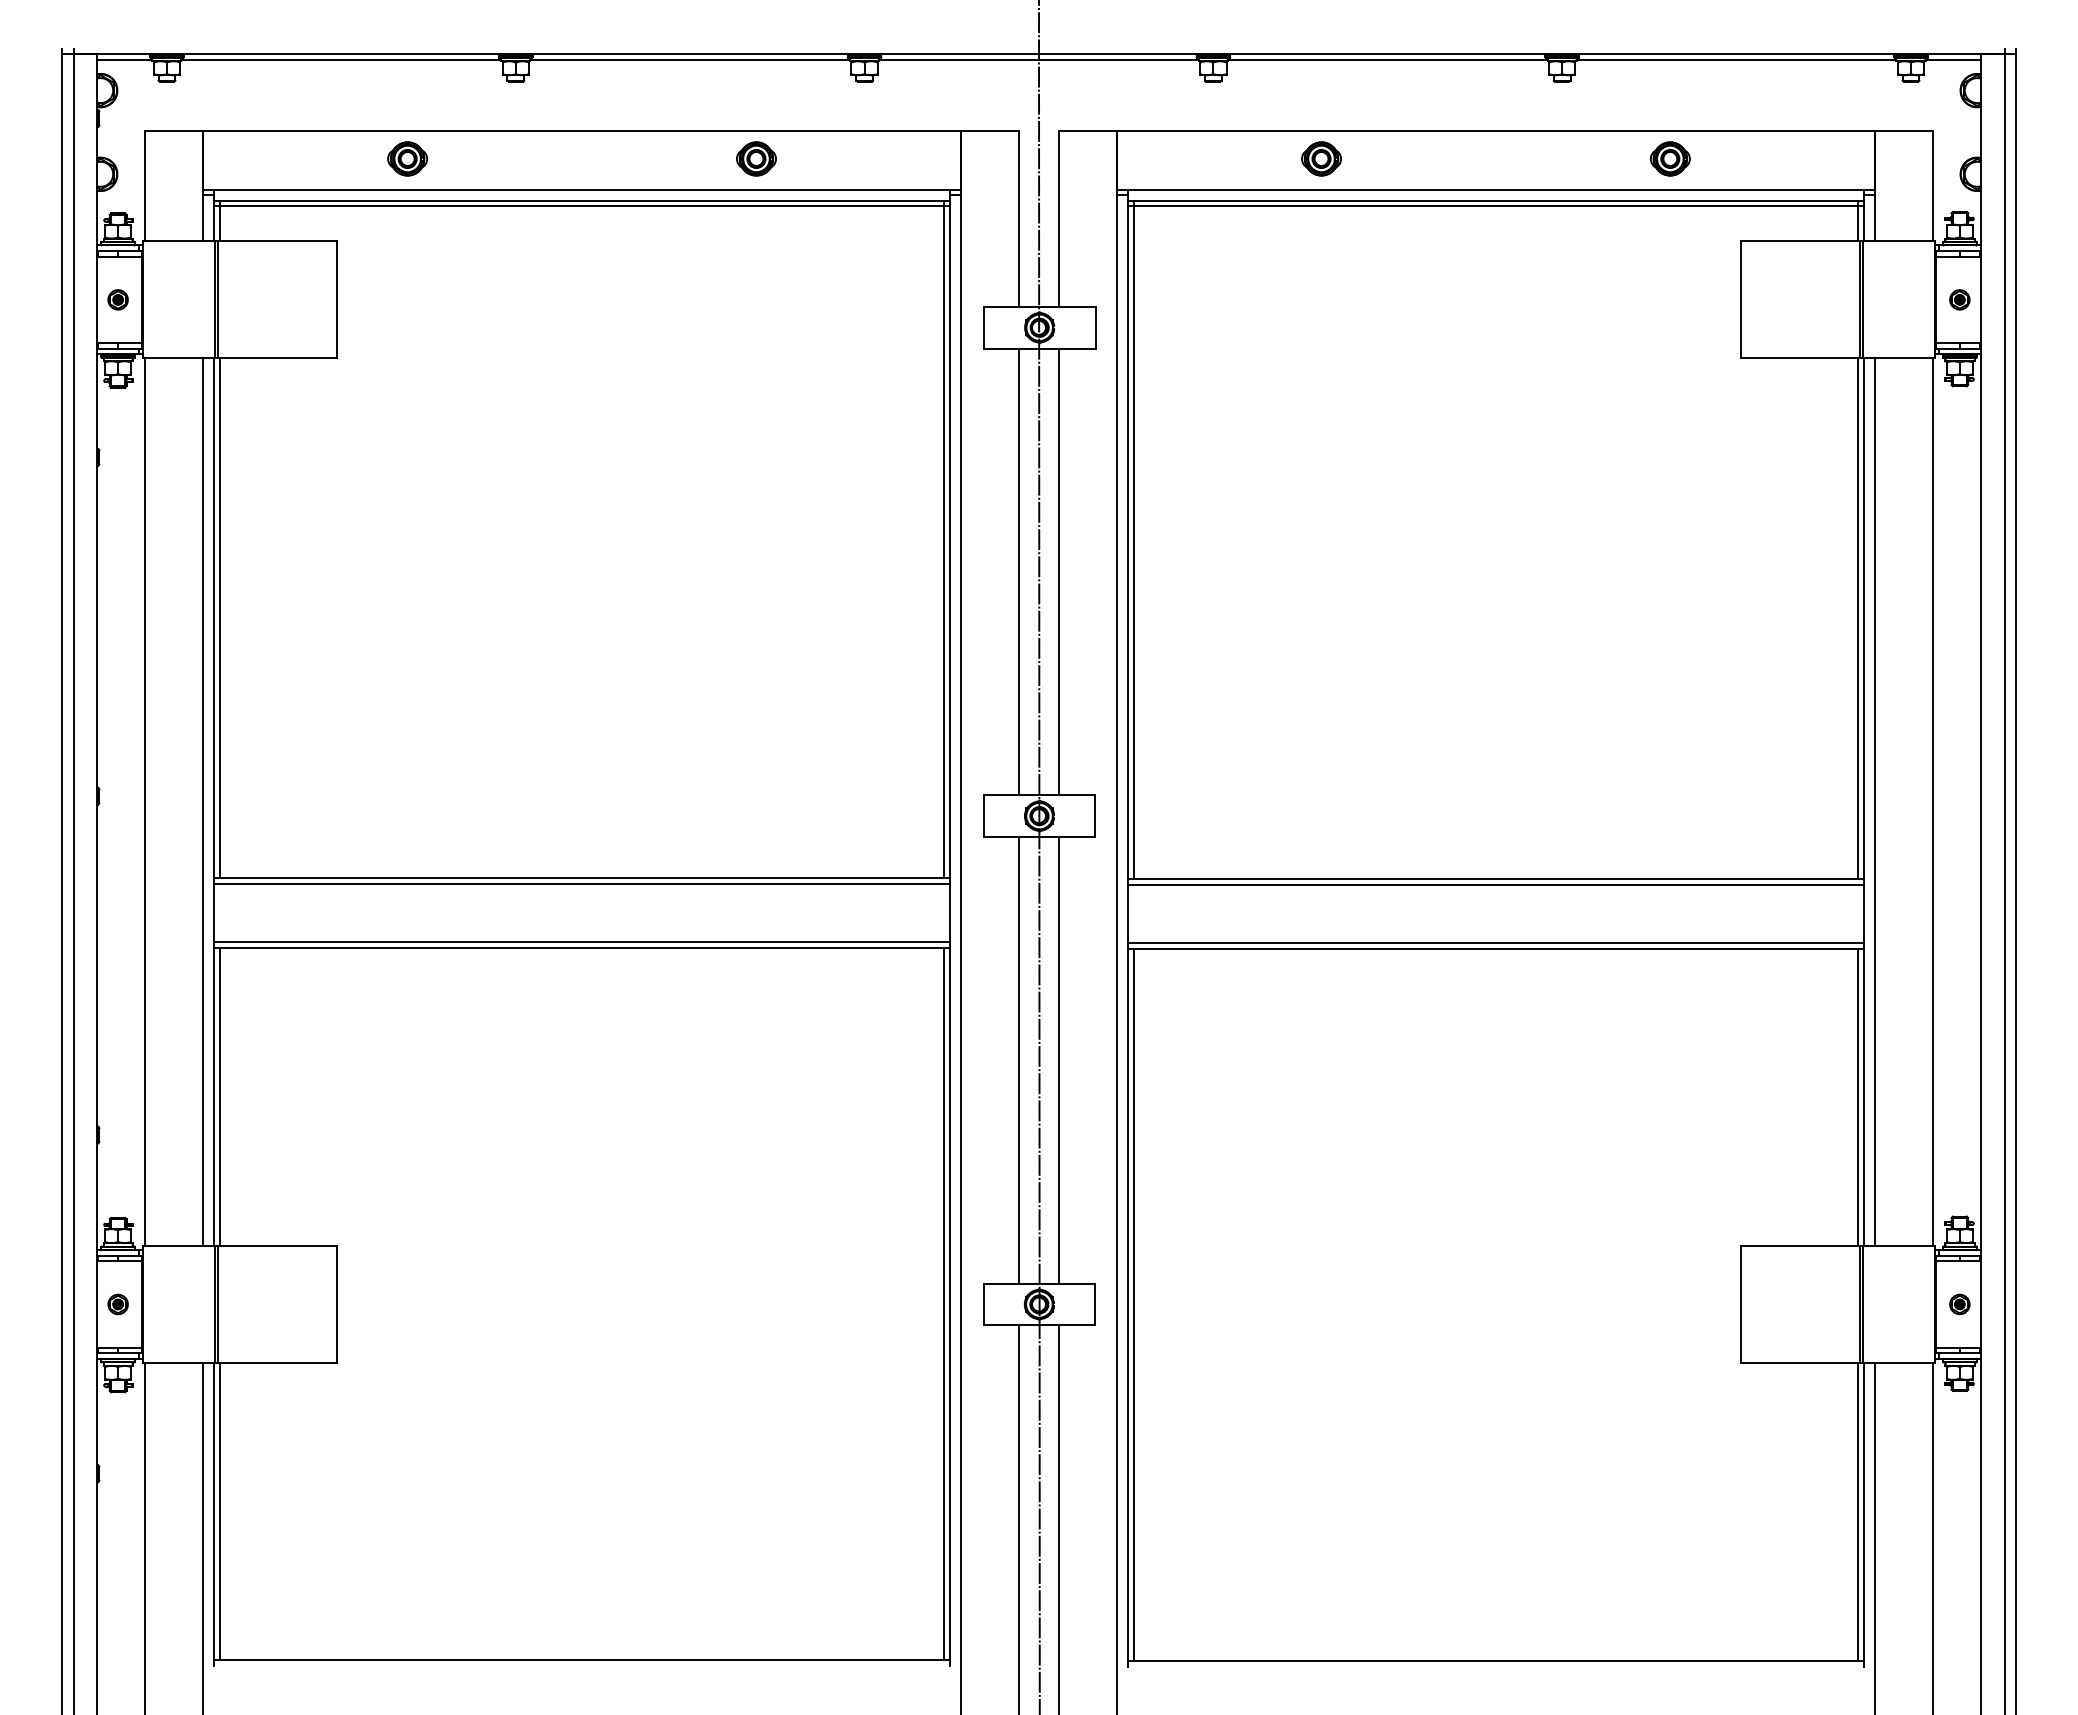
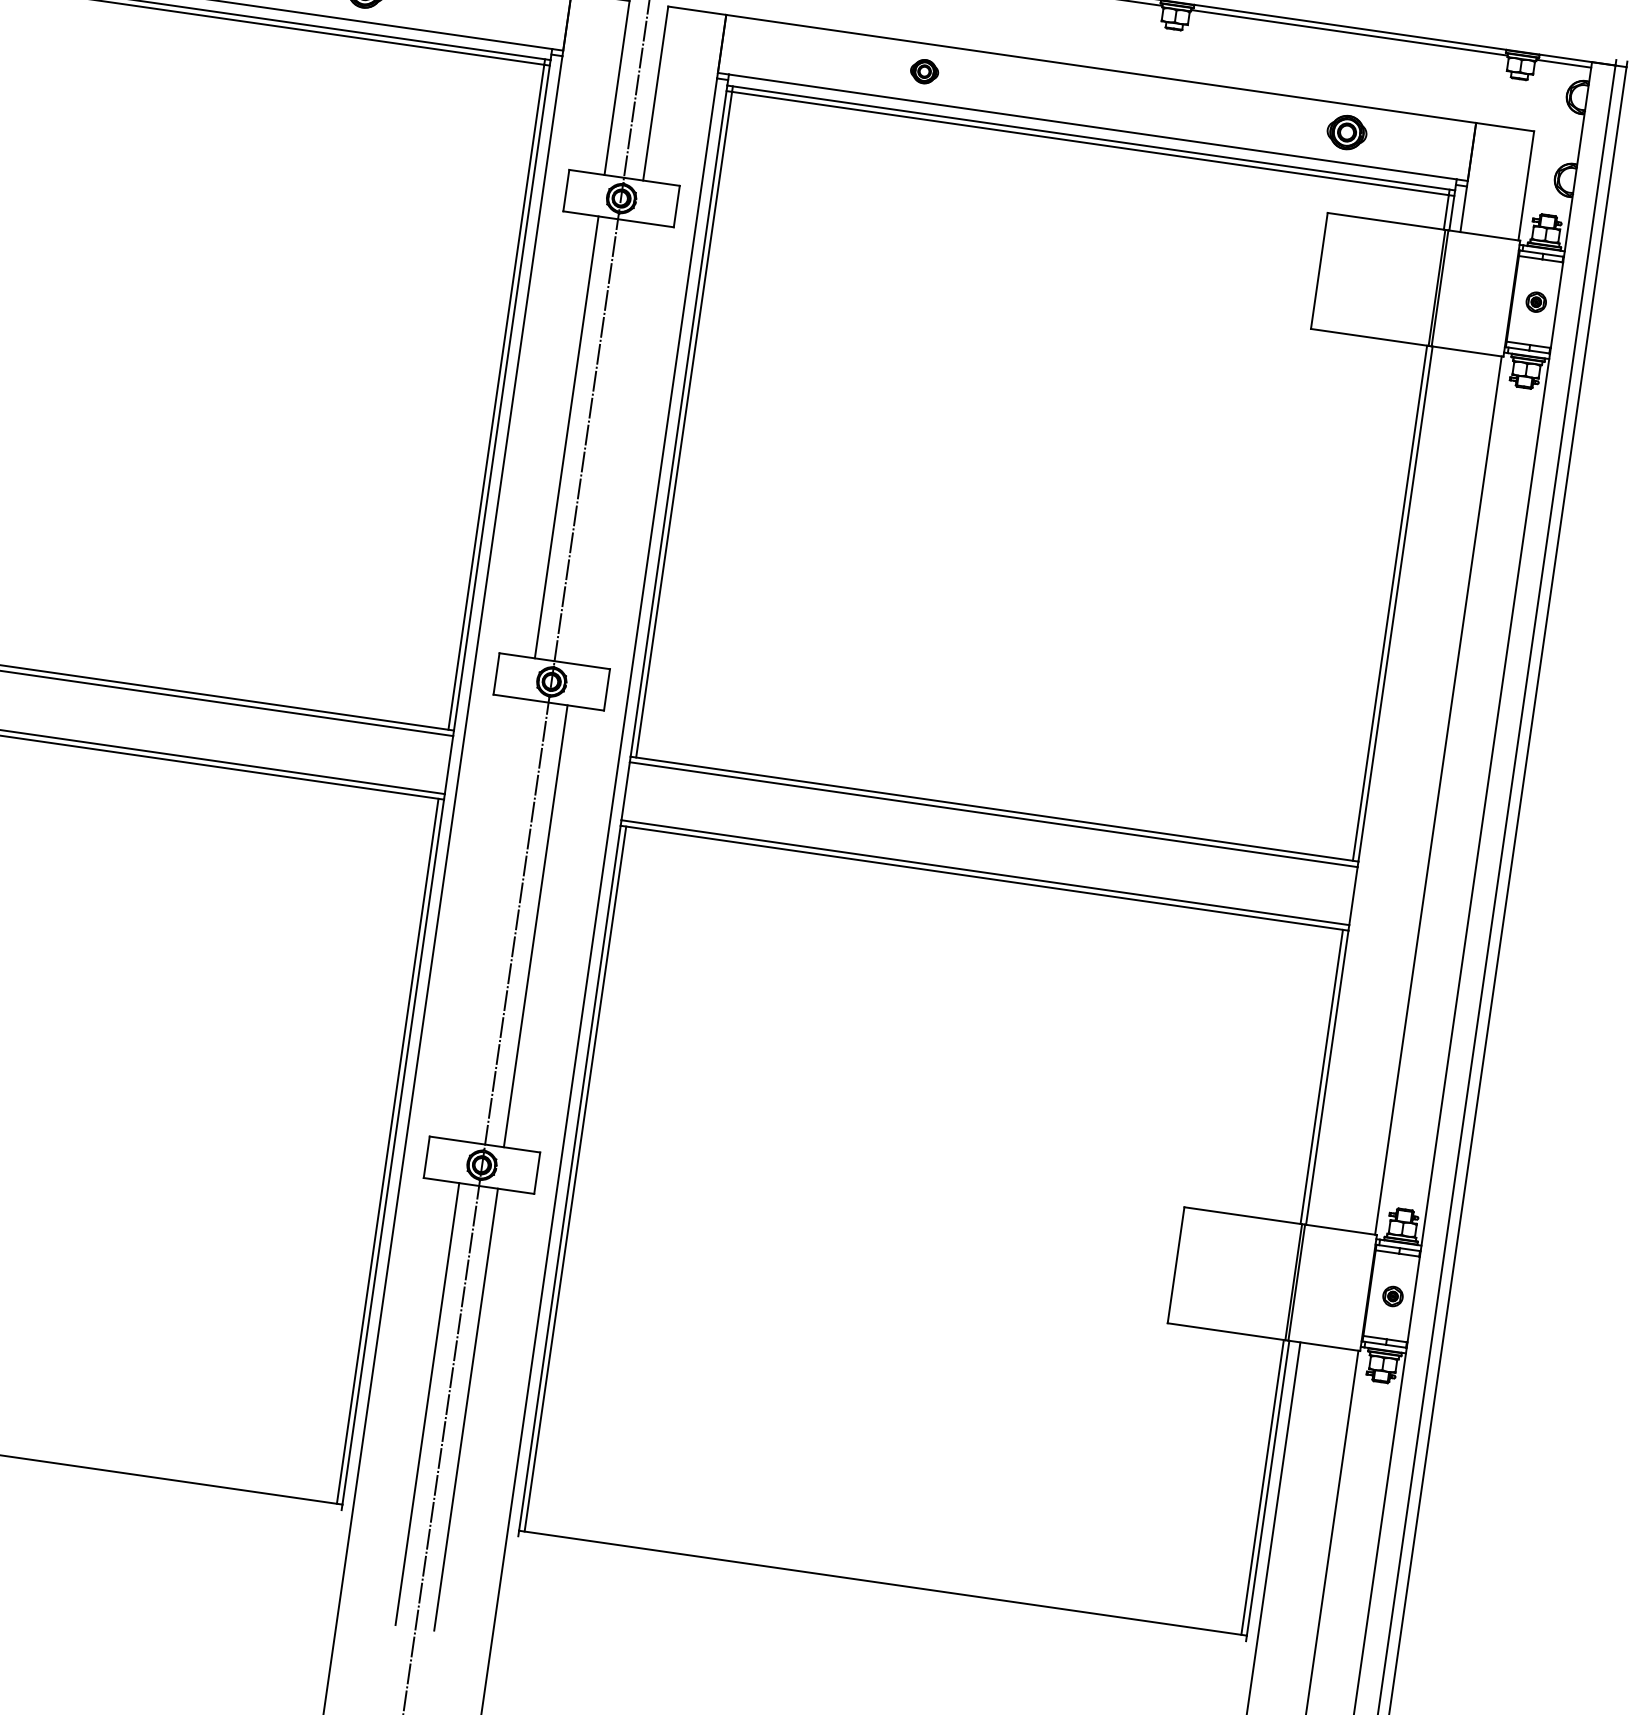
part: (1321, 158) -> (924, 71), size x0.7
part: (1670, 158) -> (1347, 132), moved
line: (1058, 571) -> (605, 442), removed
line: (1874, 801) -> (1380, 786), removed
line: (1019, 1060) -> (497, 920), removed

